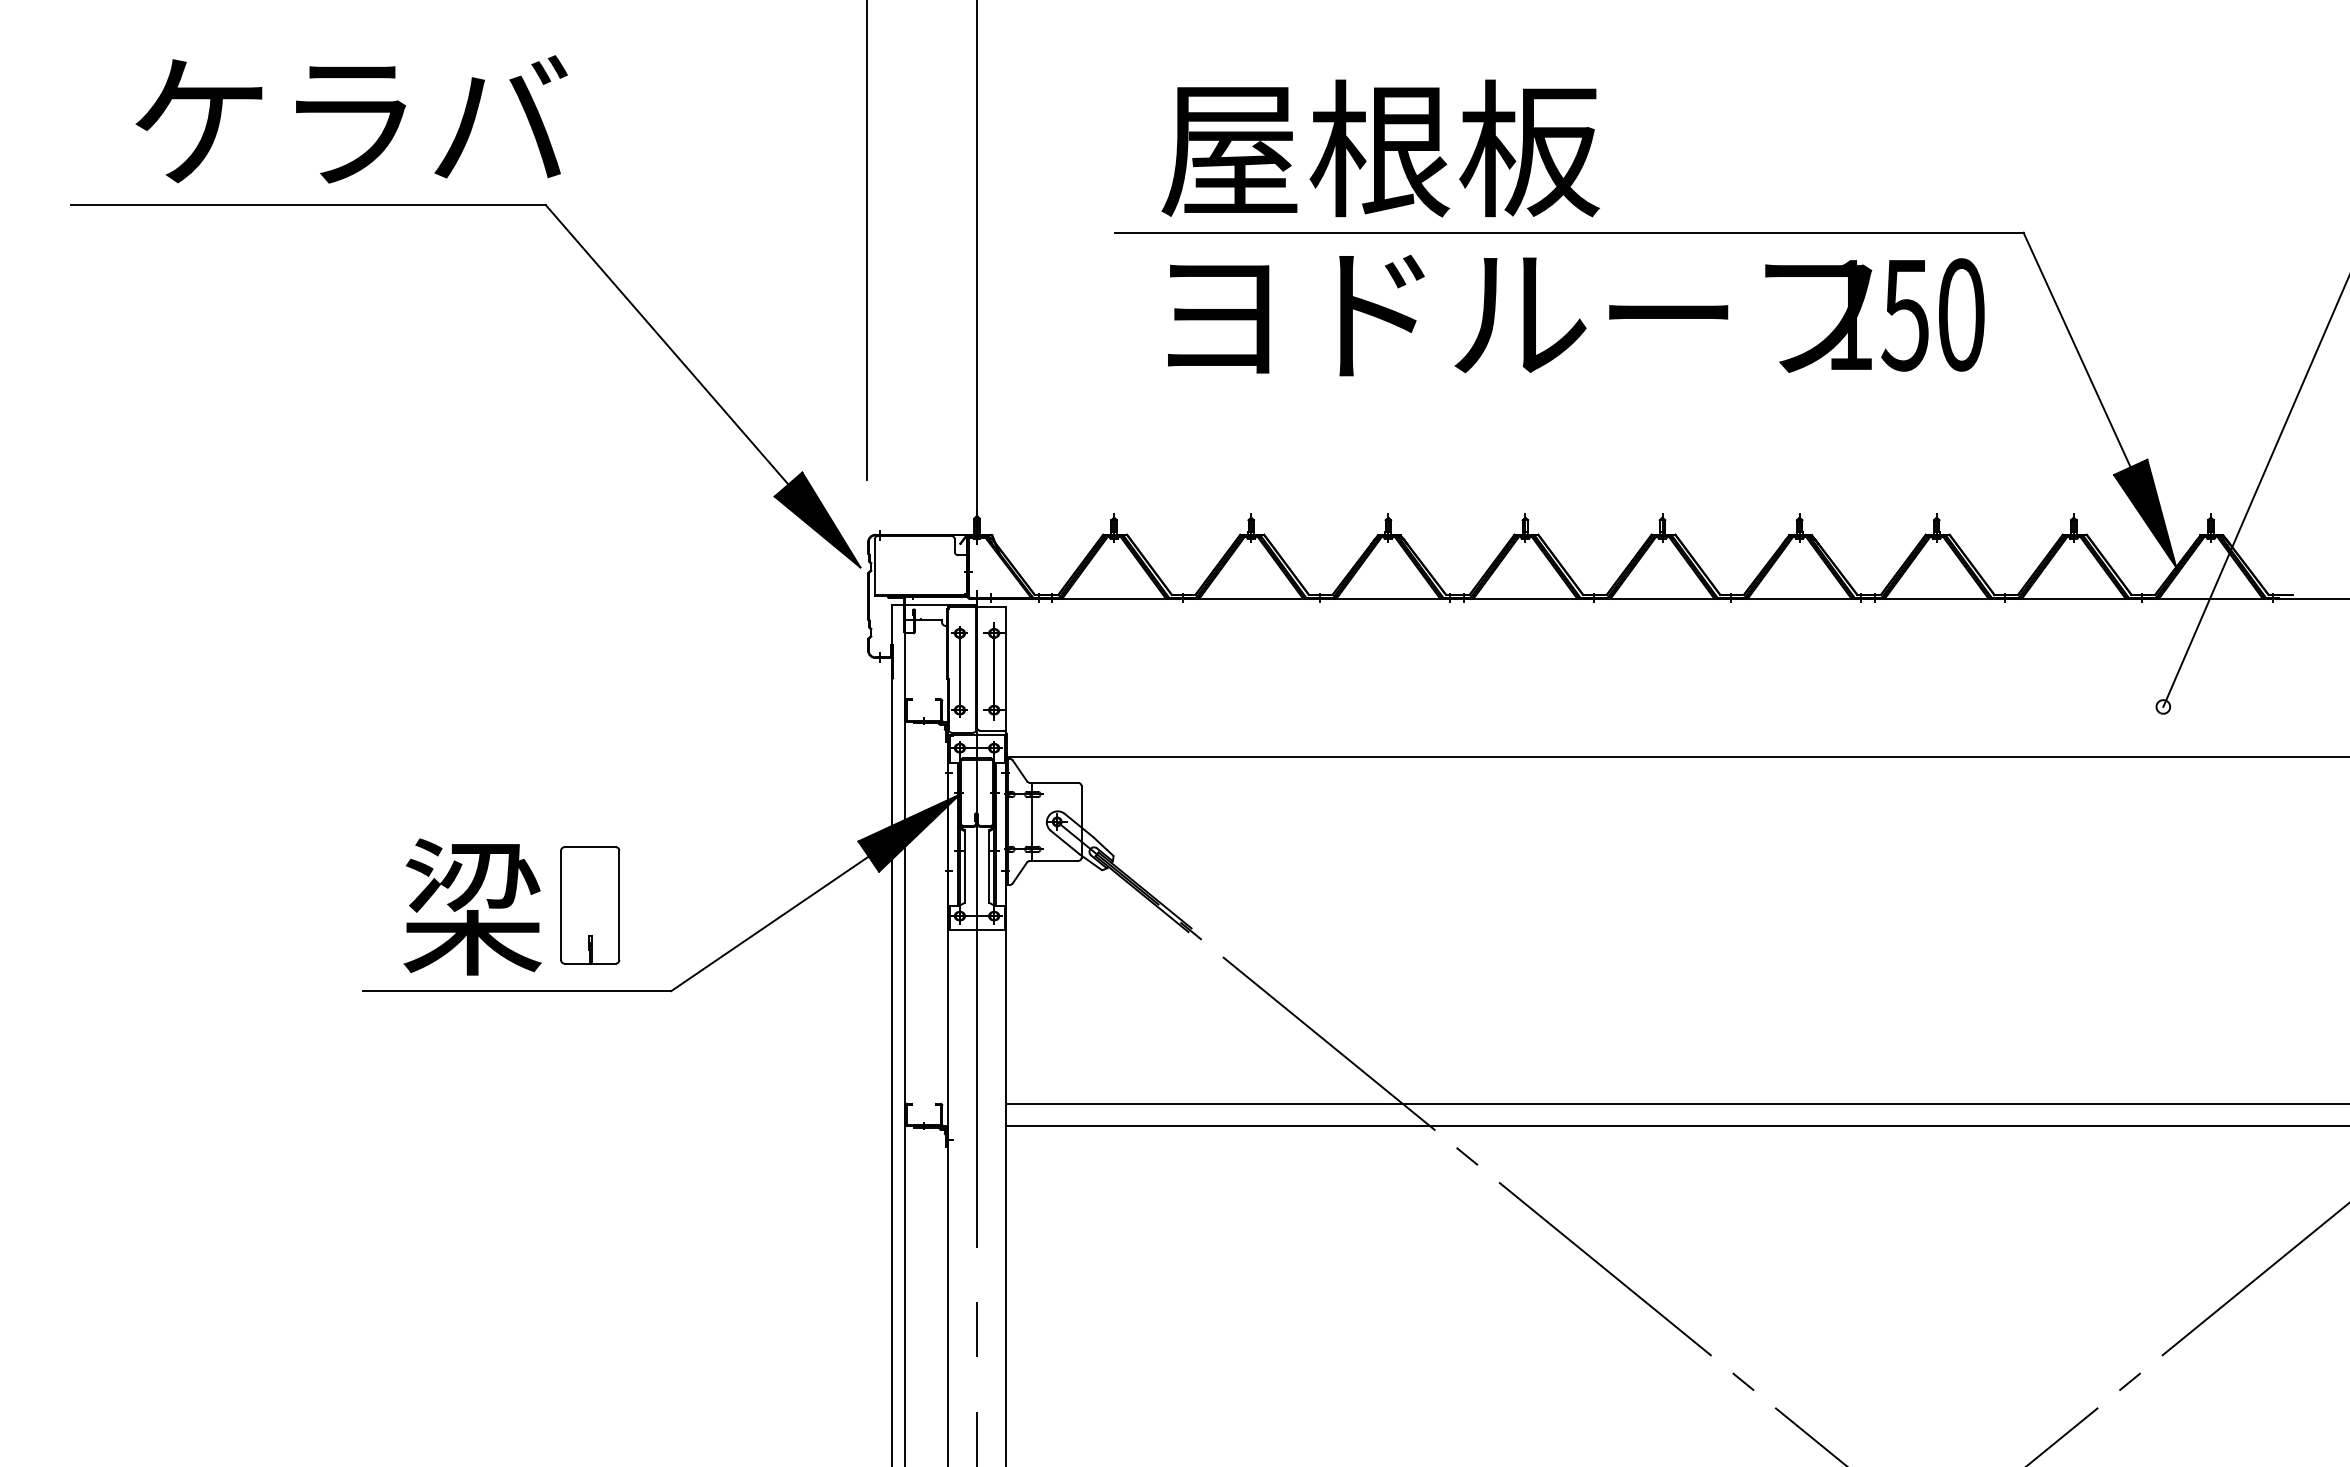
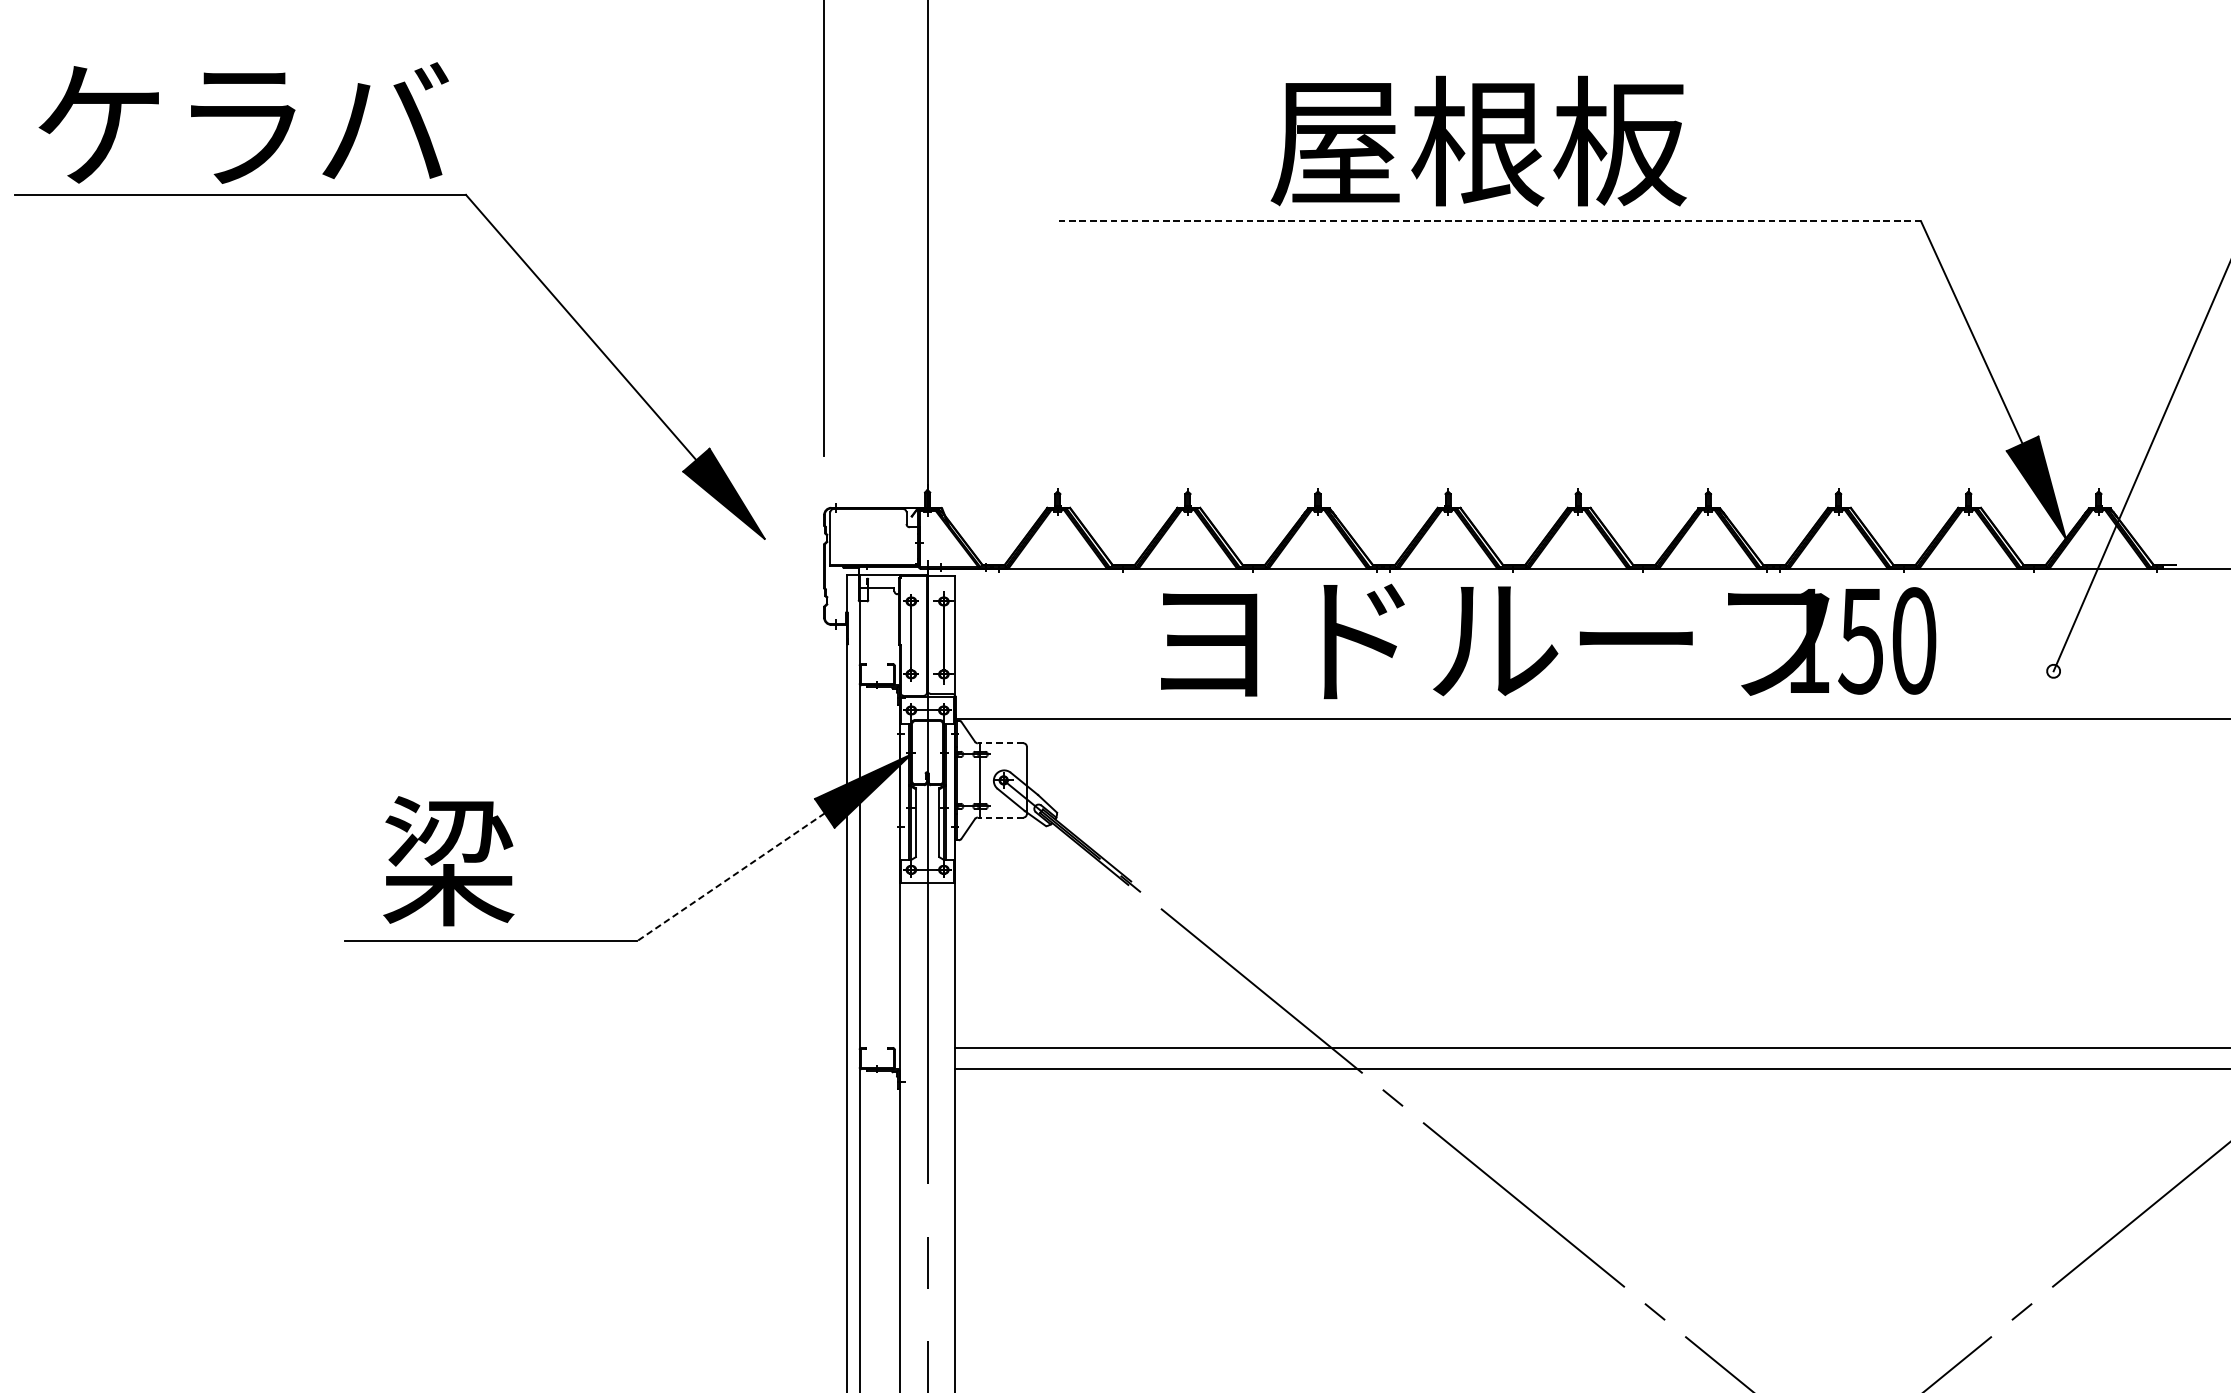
text: (351, 119) -> (243, 123), moved
text: (1380, 148) -> (1478, 141), moved
line: (1569, 232) -> (1489, 220), solid -> dashed
part: (596, 265) -> (514, 252), moved
text: (1576, 315) -> (1548, 641), moved
line: (1053, 782) -> (1000, 743), solid -> dashed
line: (1053, 860) -> (1000, 817), solid -> dashed
part: (590, 905) -> (560, 859), removed
line: (769, 924) -> (730, 877), solid -> dashed

